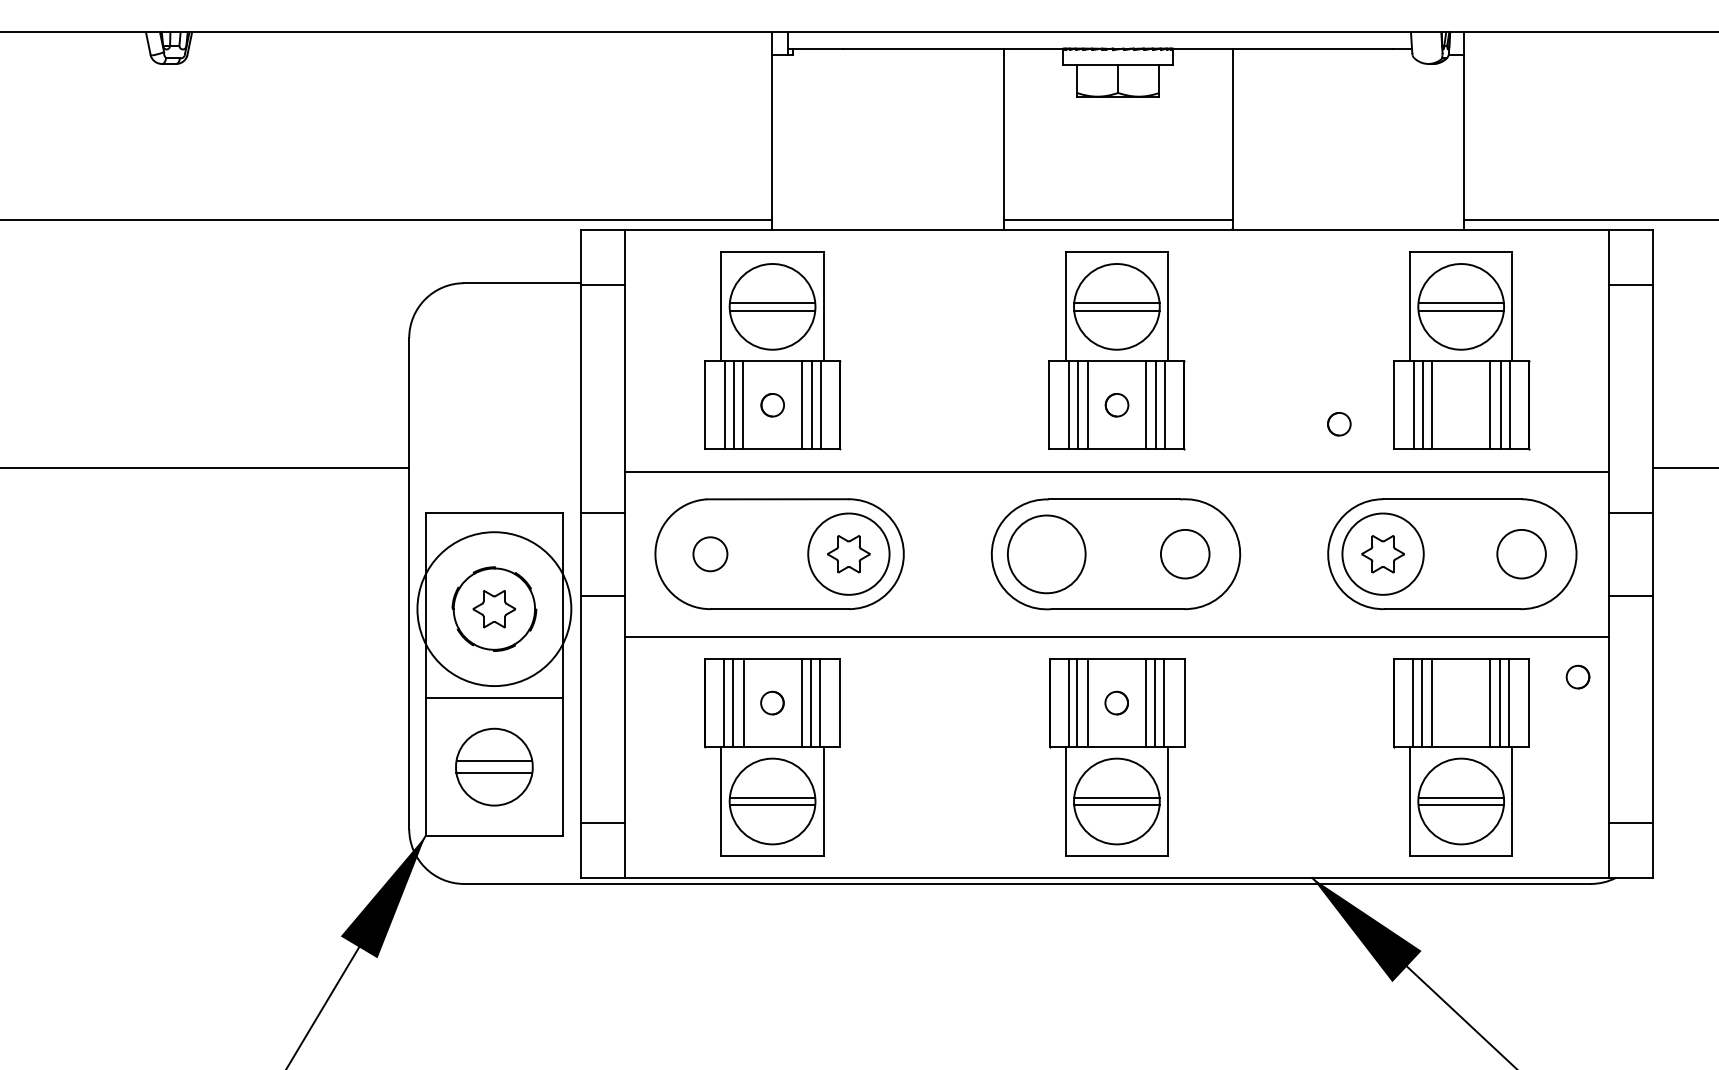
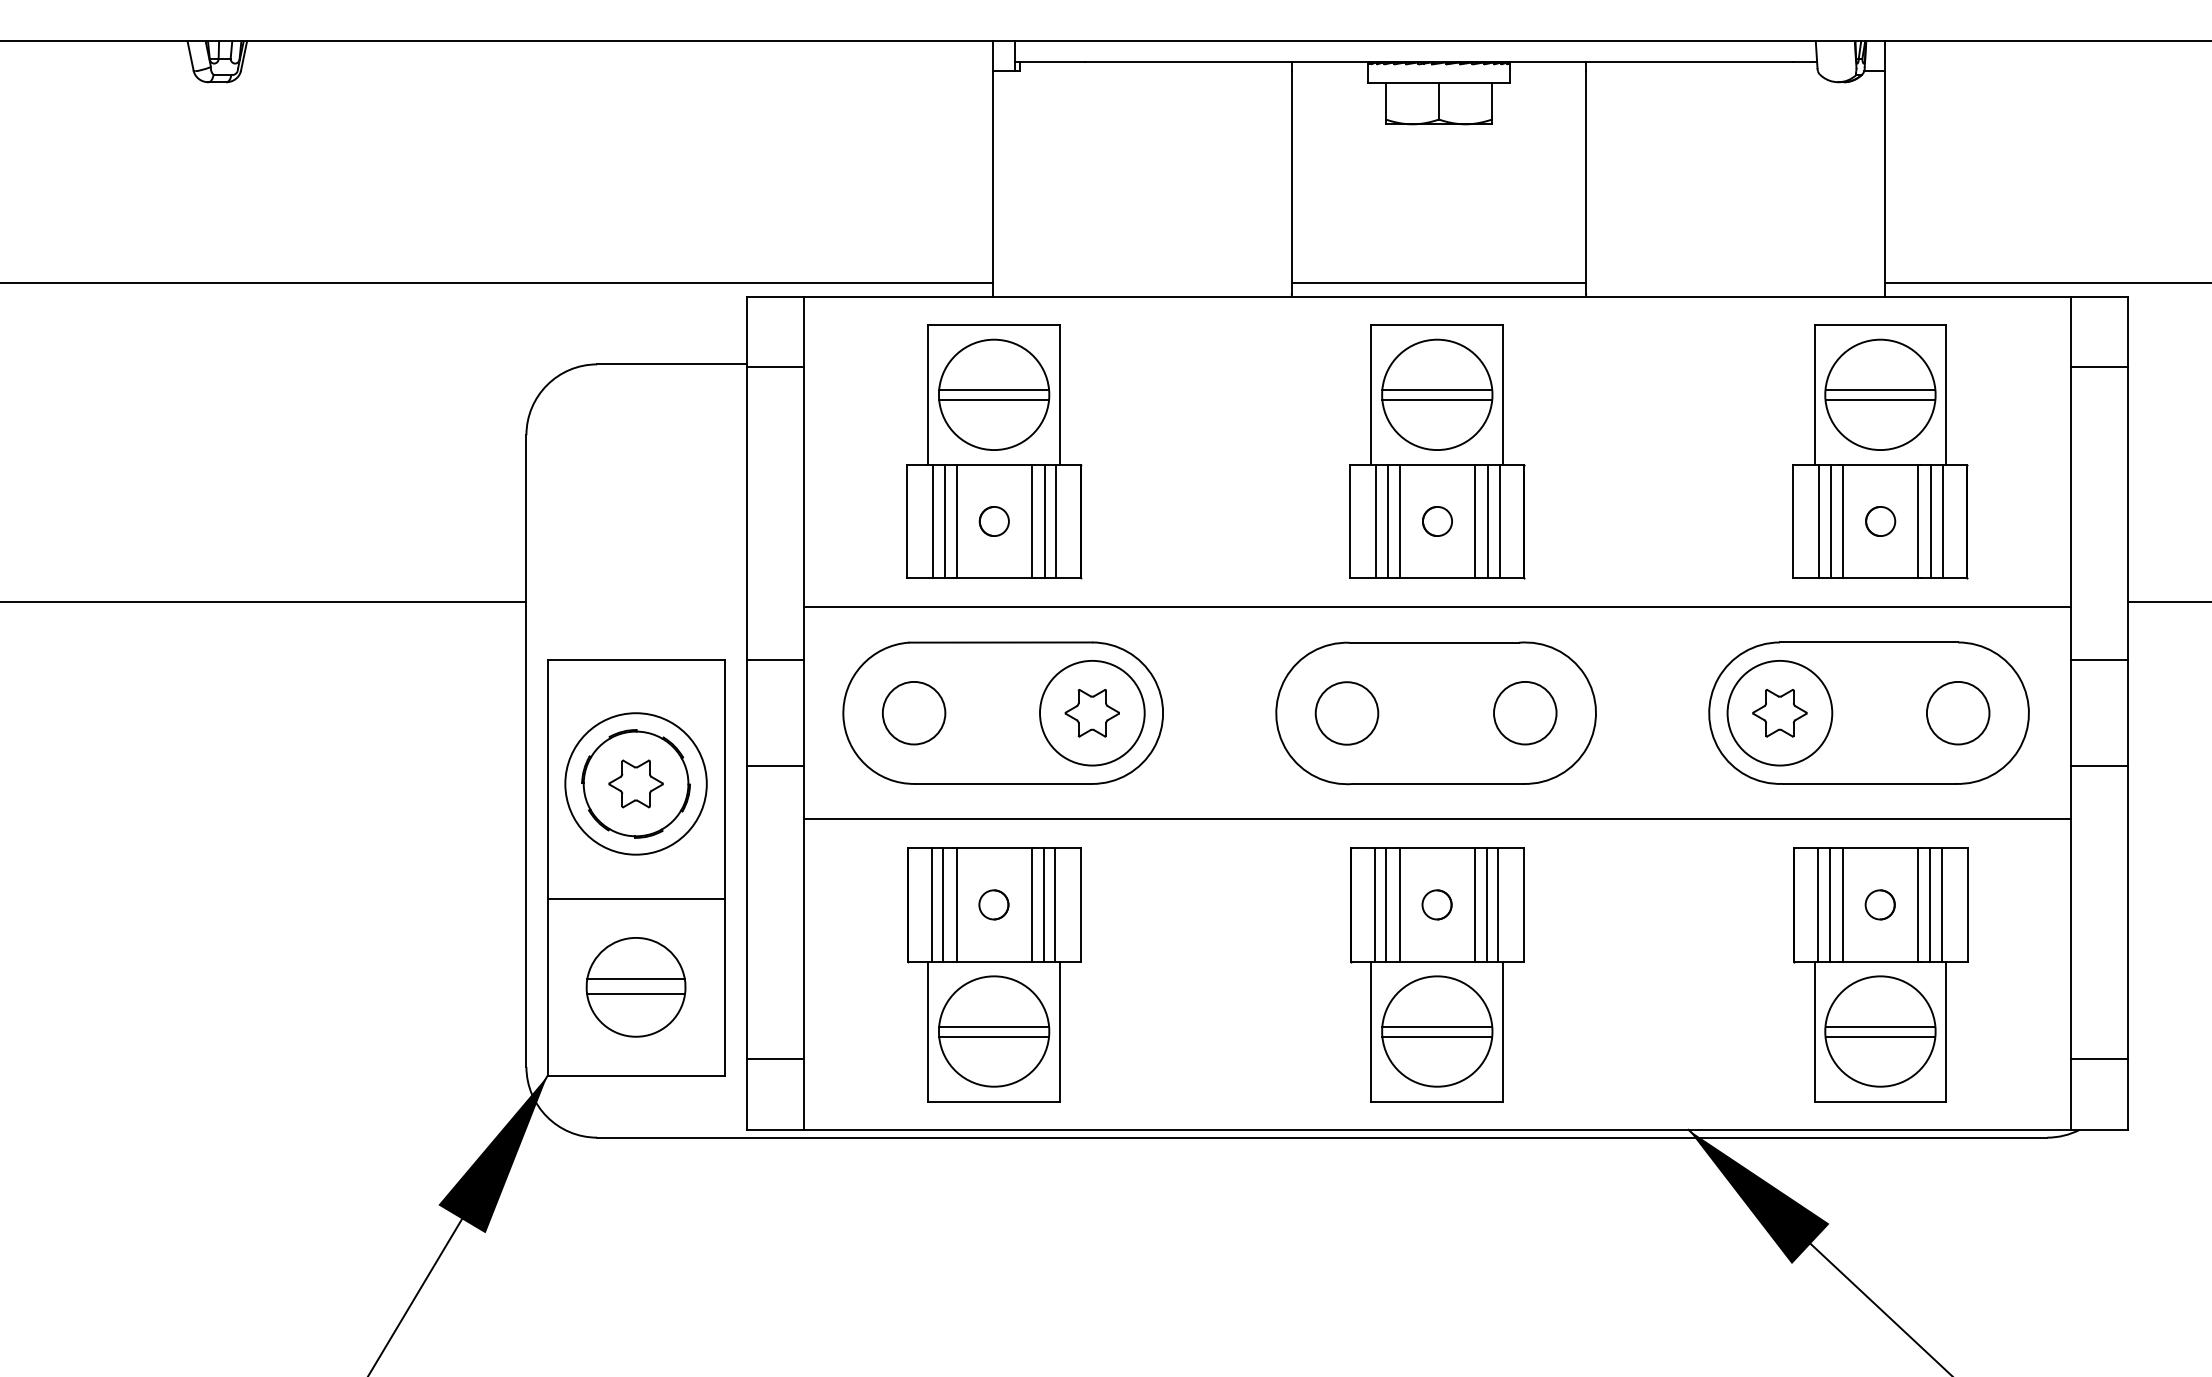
part: (1339, 424) -> (1880, 521), moved
circle: (710, 554) -> (914, 713), size x1.43
circle: (1046, 554) -> (1346, 713), size x0.62
circle: (494, 609) -> (636, 784), size x0.71
part: (1577, 676) -> (1879, 904), moved

